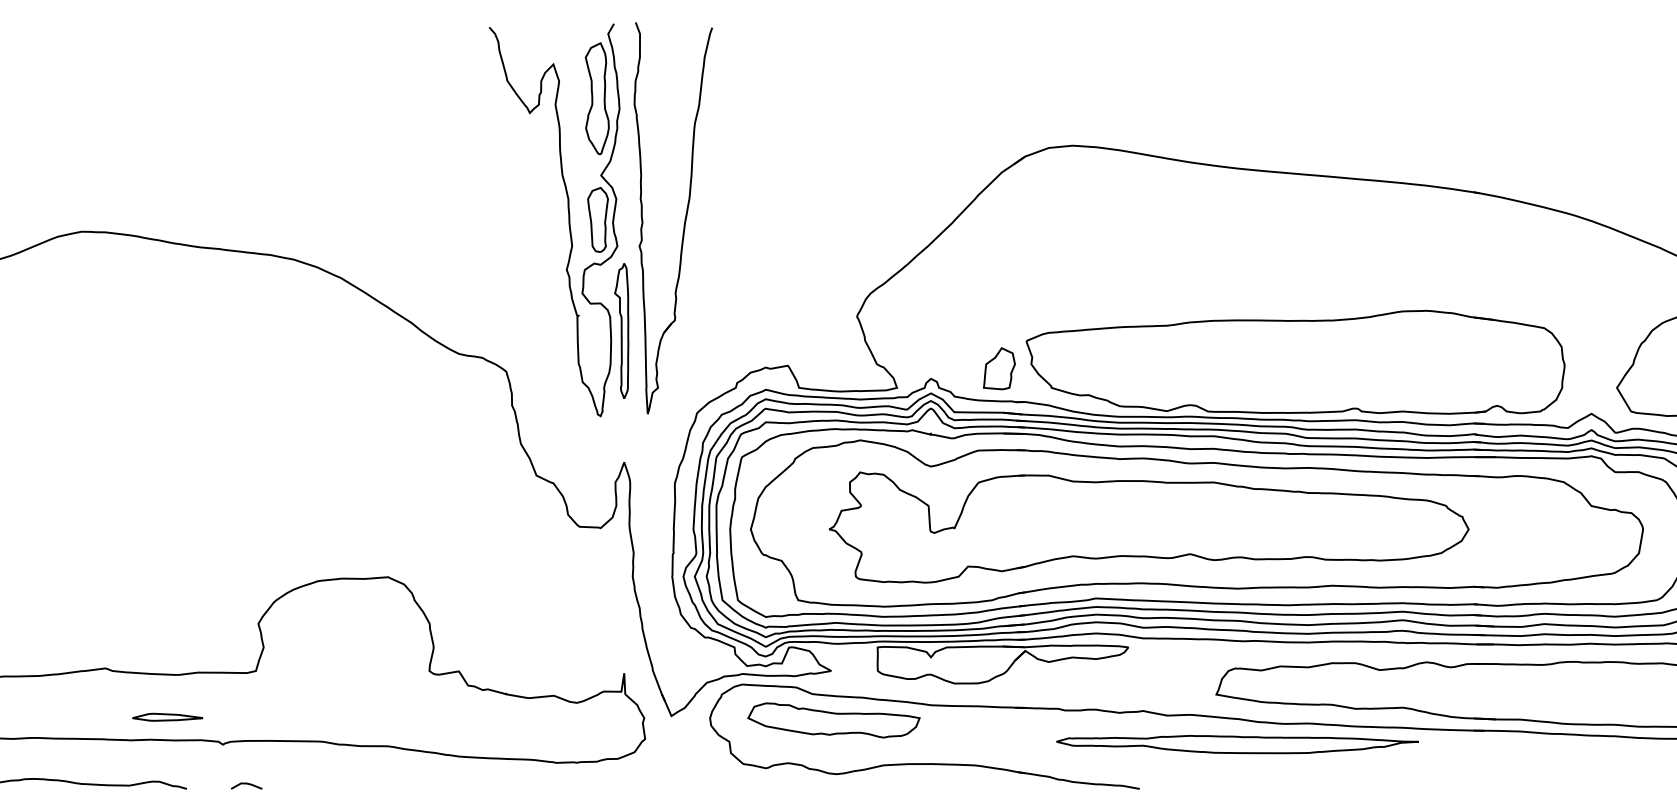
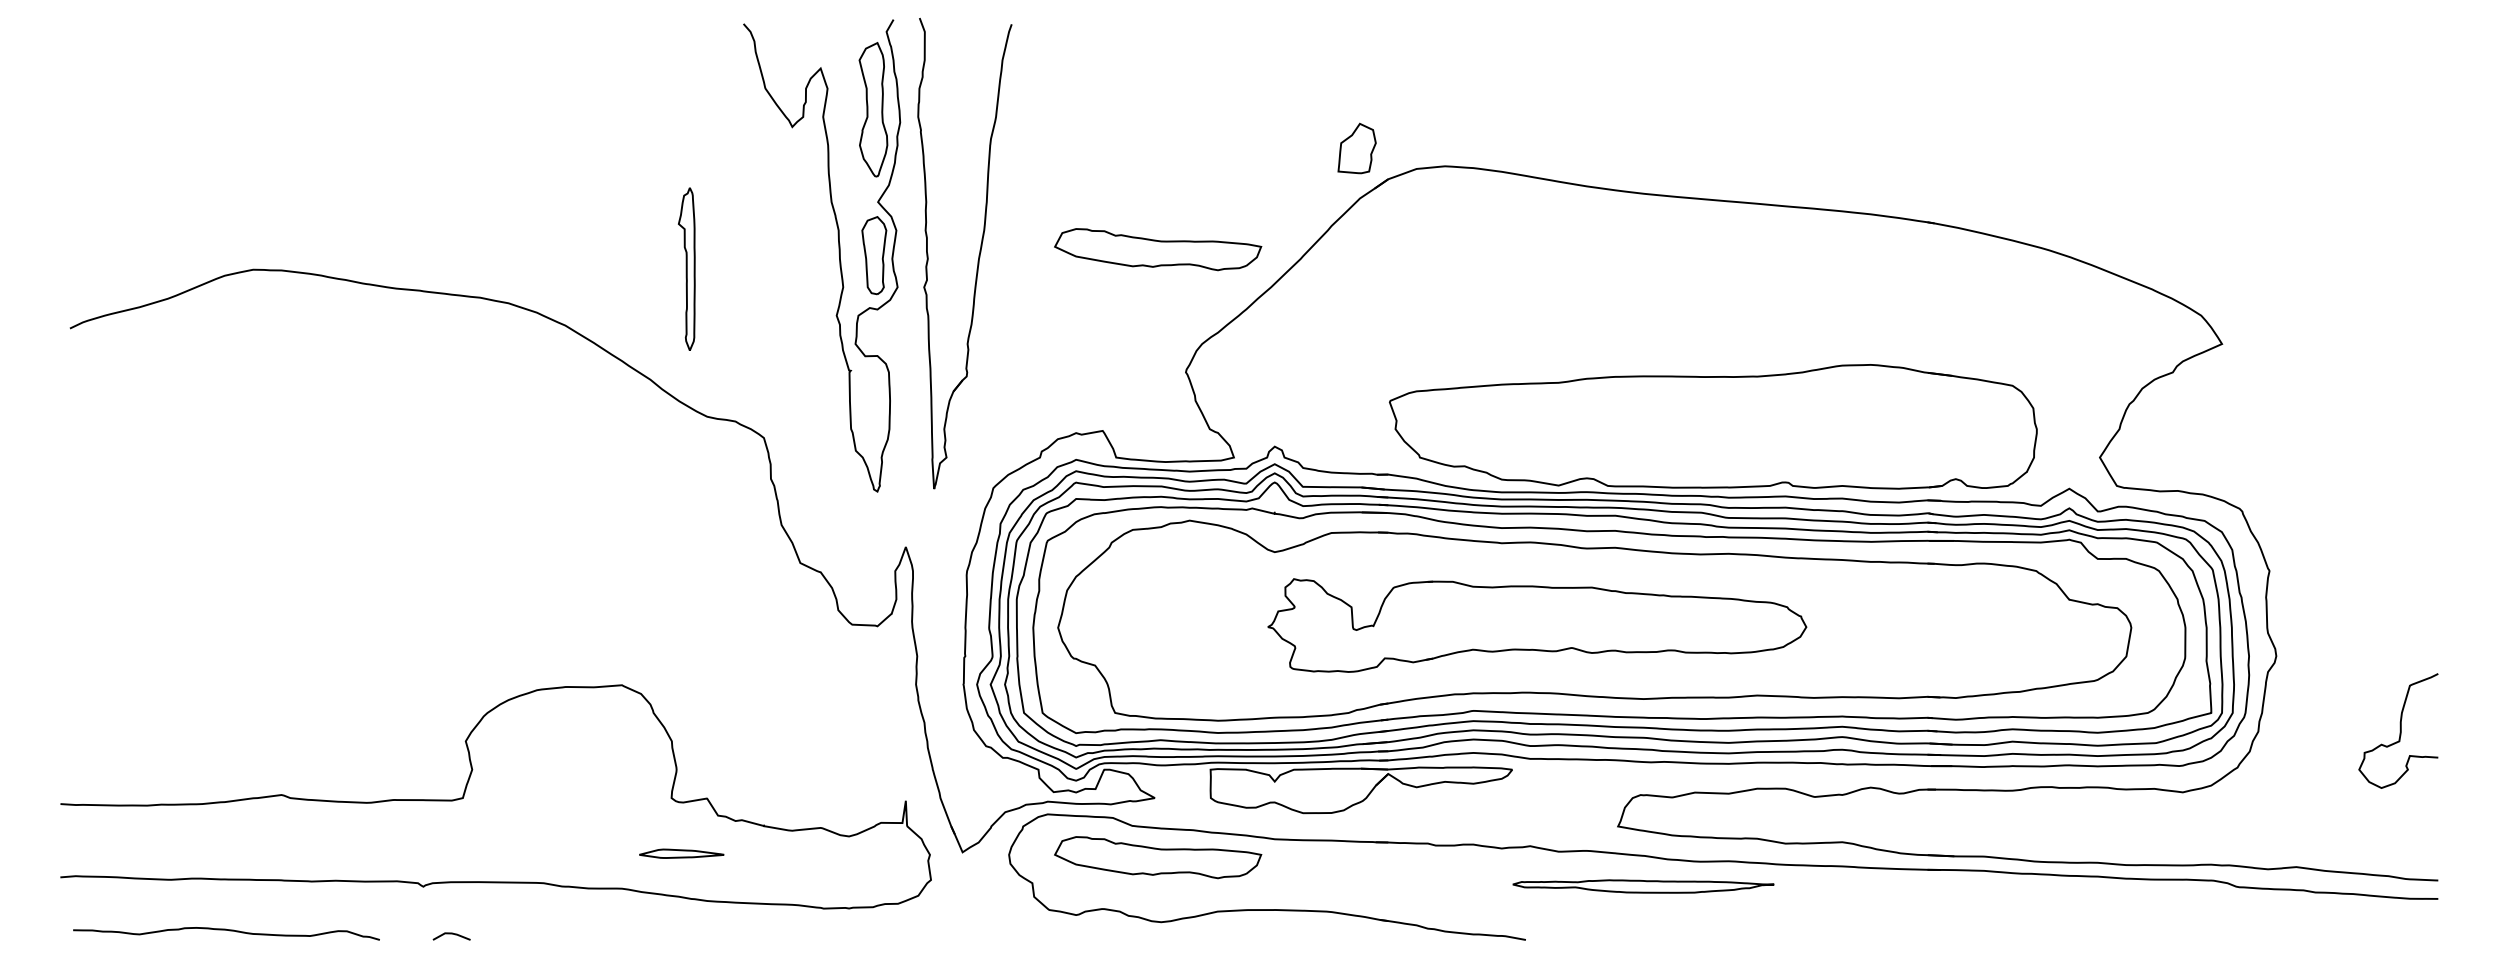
part: (834, 214) -> (1158, 249), added
part: (621, 330) -> (686, 268), moved
part: (998, 368) -> (1356, 148), moved
part: (1149, 527) -> (1537, 625), size x0.7
part: (167, 717) -> (681, 853), moved
part: (1237, 744) -> (1643, 886), size x0.6

